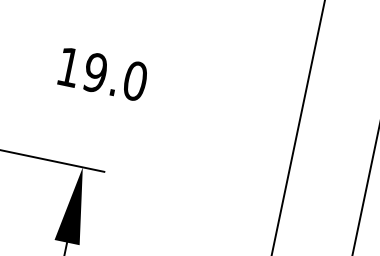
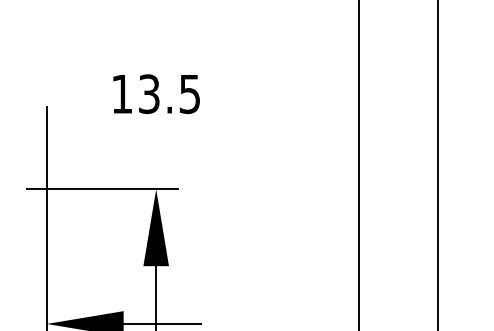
text: (115, 77) -> (169, 94), 19.0 -> 13.5

